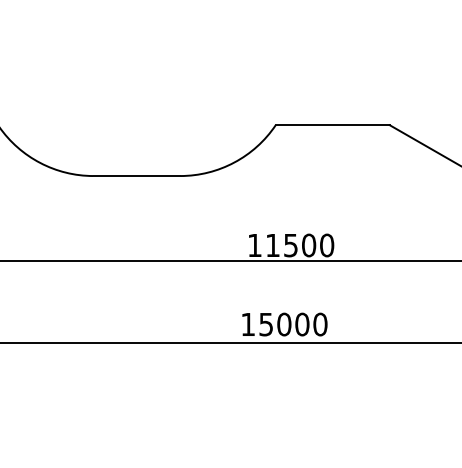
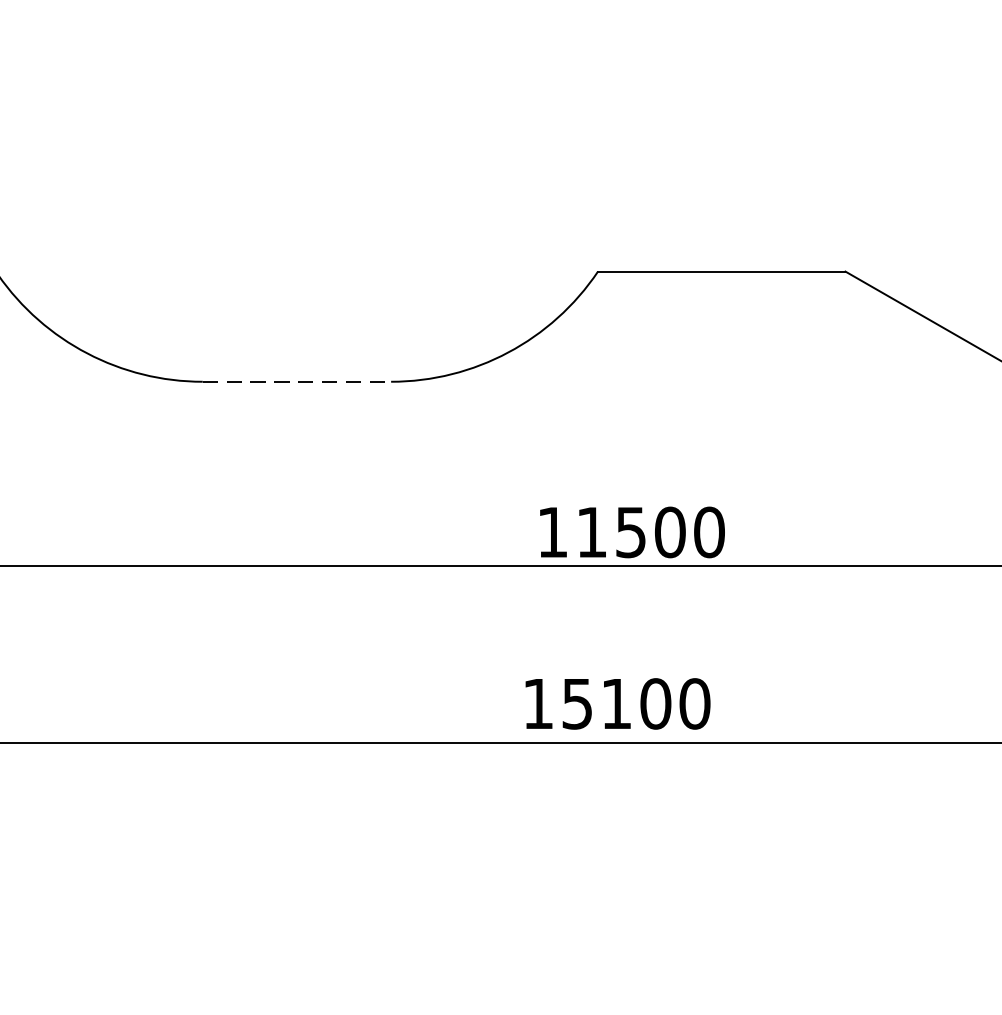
line: (137, 176) -> (298, 382), solid -> dashed
text: (284, 324) -> (617, 703), 15000 -> 15100

